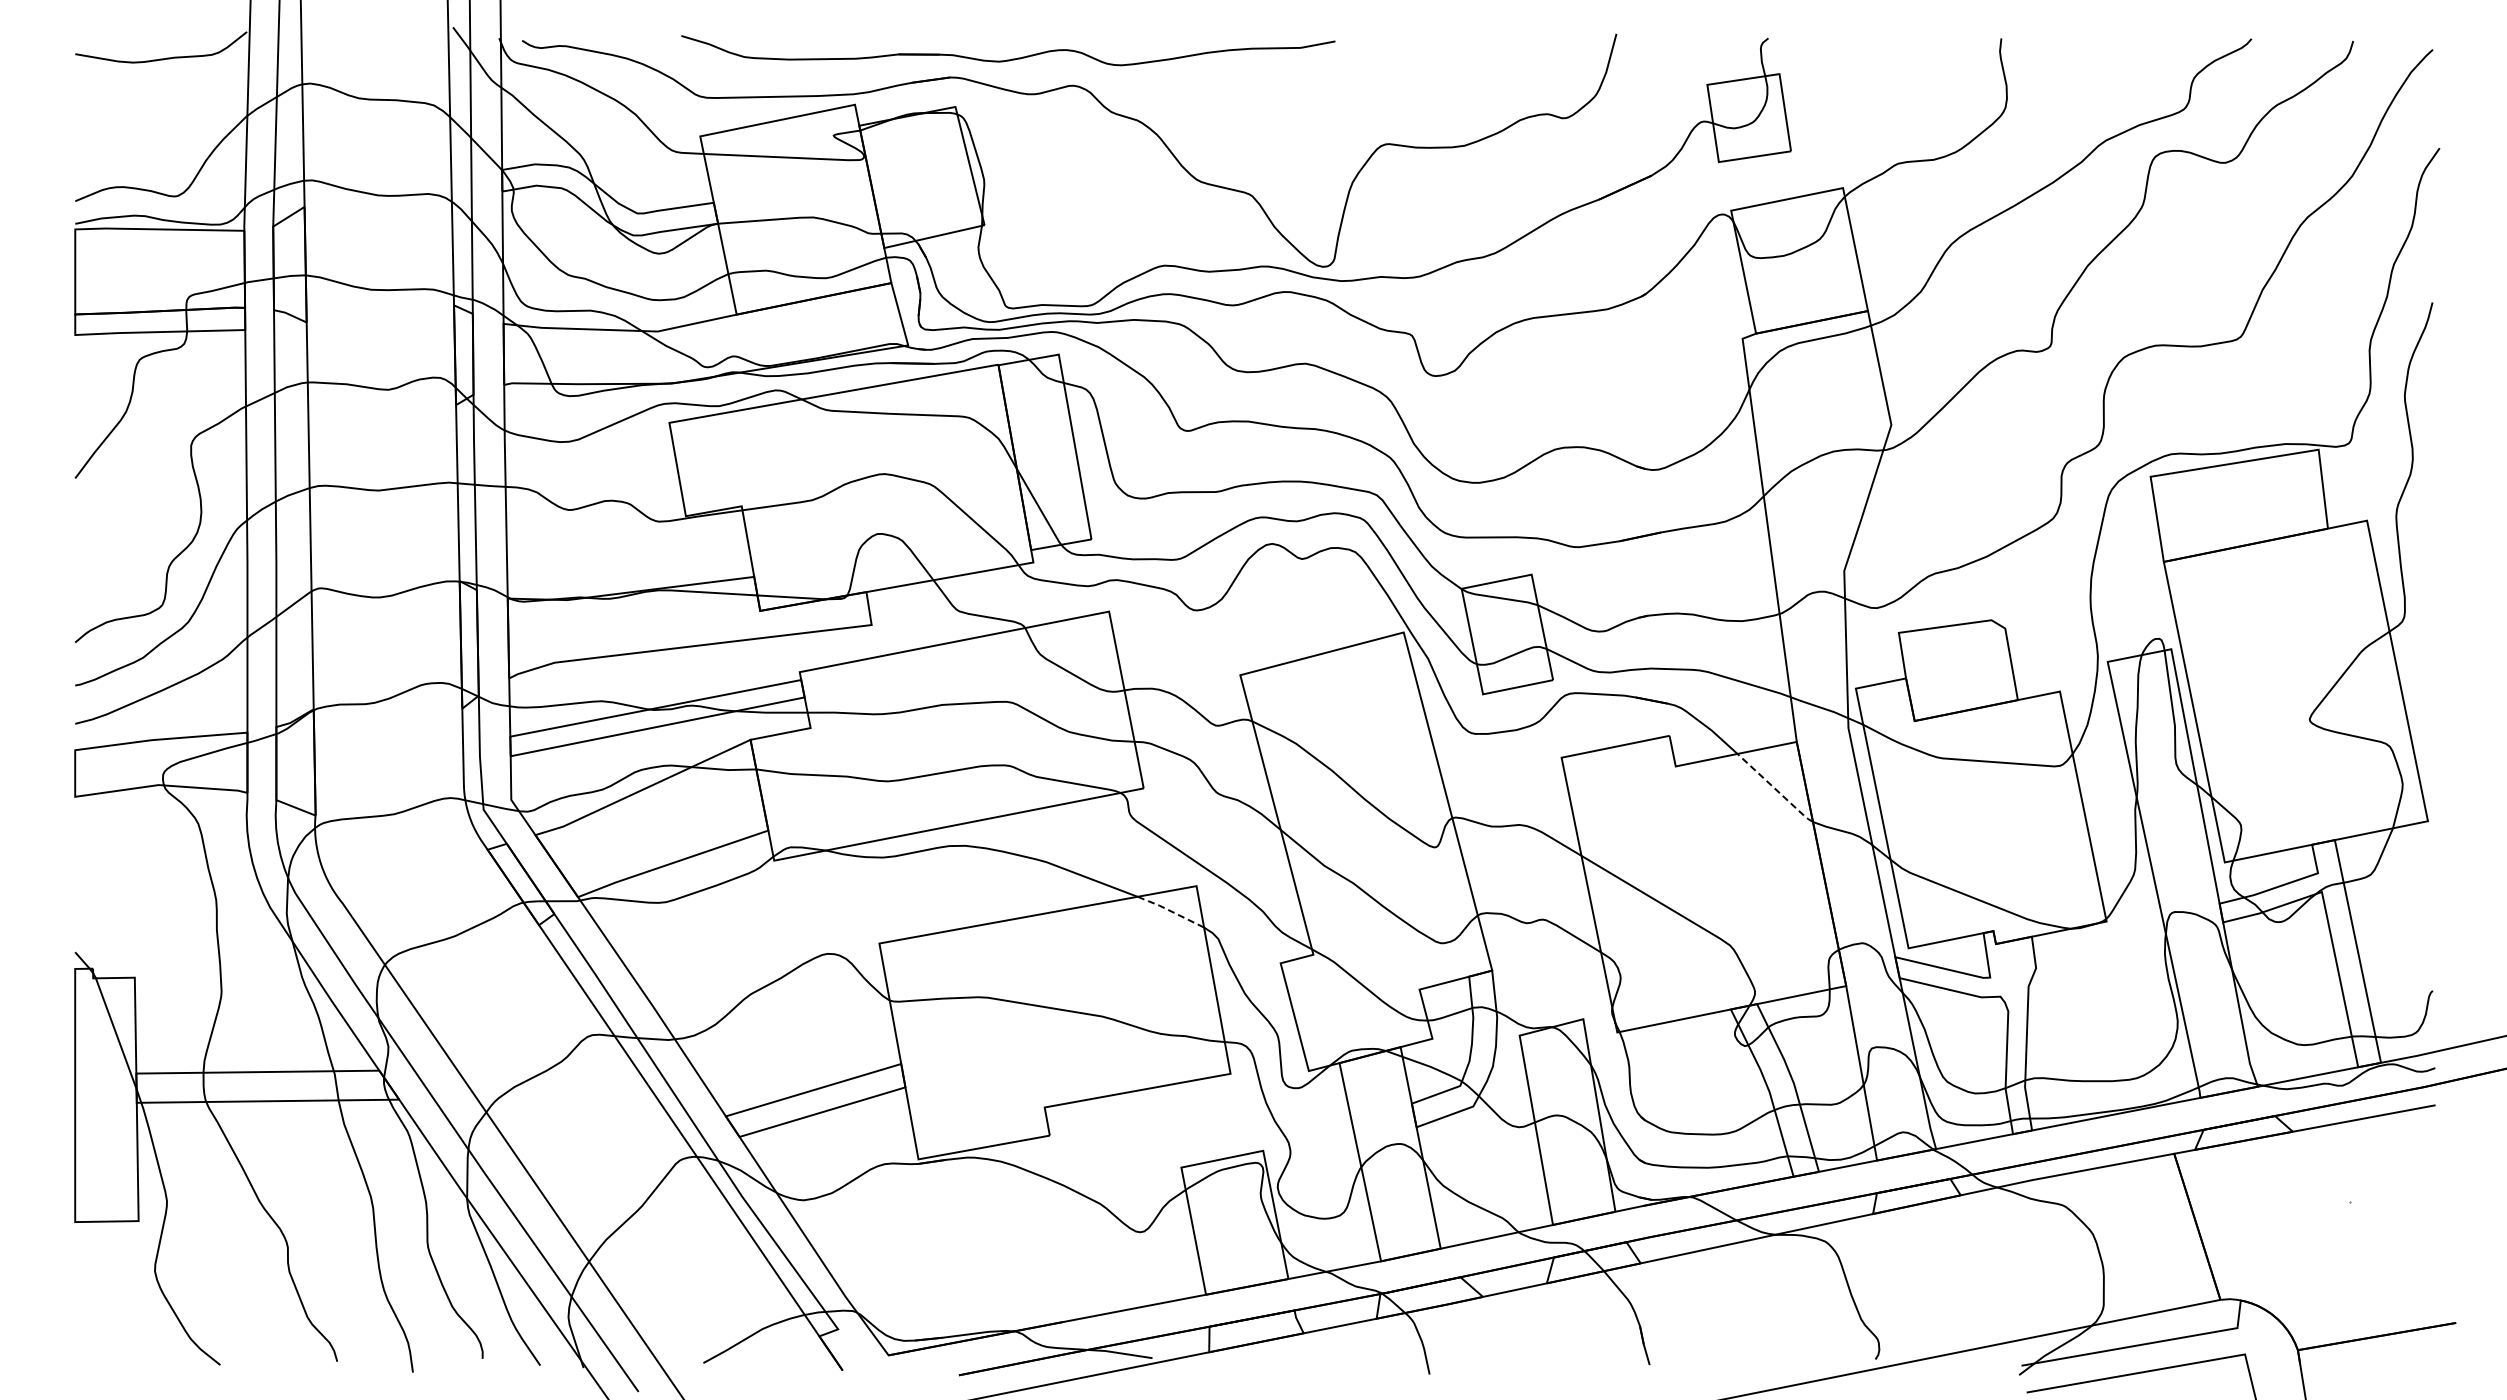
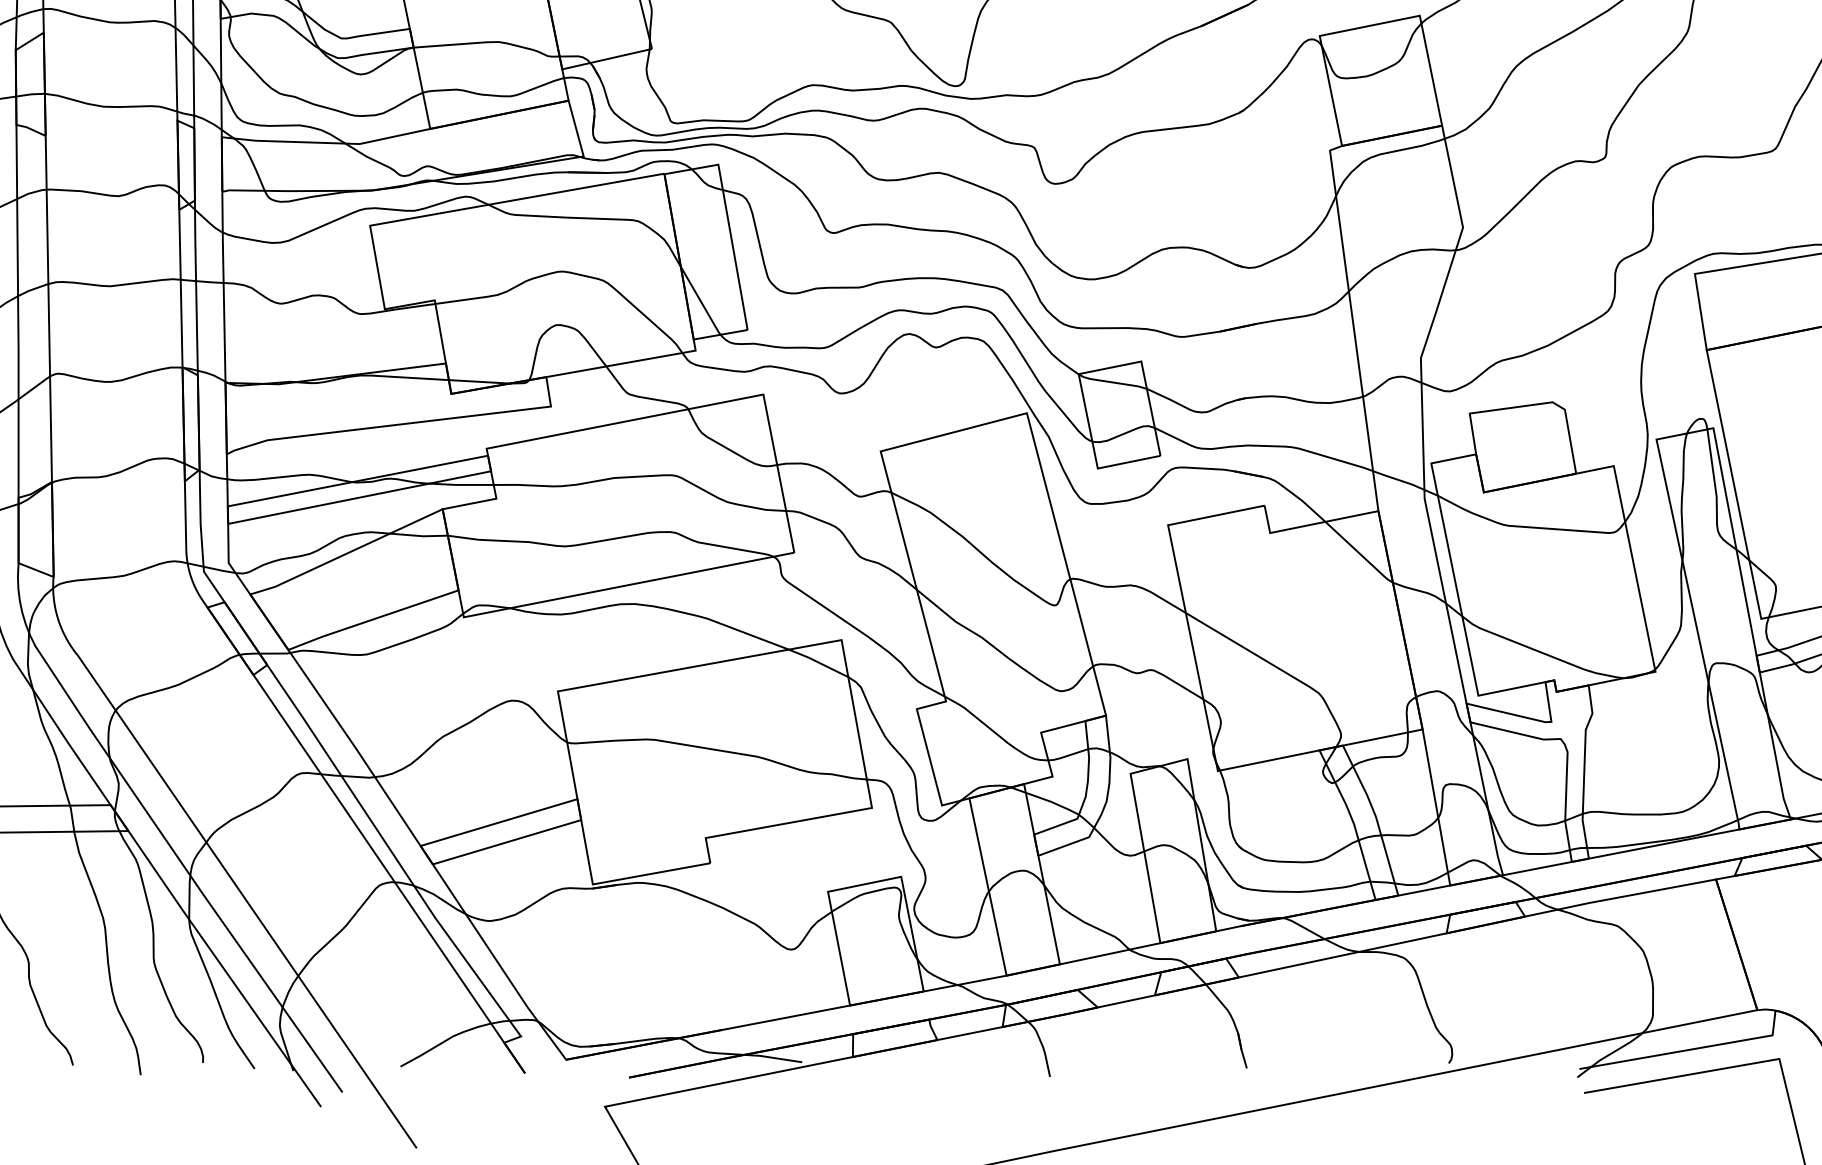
line: (1775, 788) -> (1359, 552), dashed -> solid
line: (1170, 911) -> (818, 662), dashed -> solid

